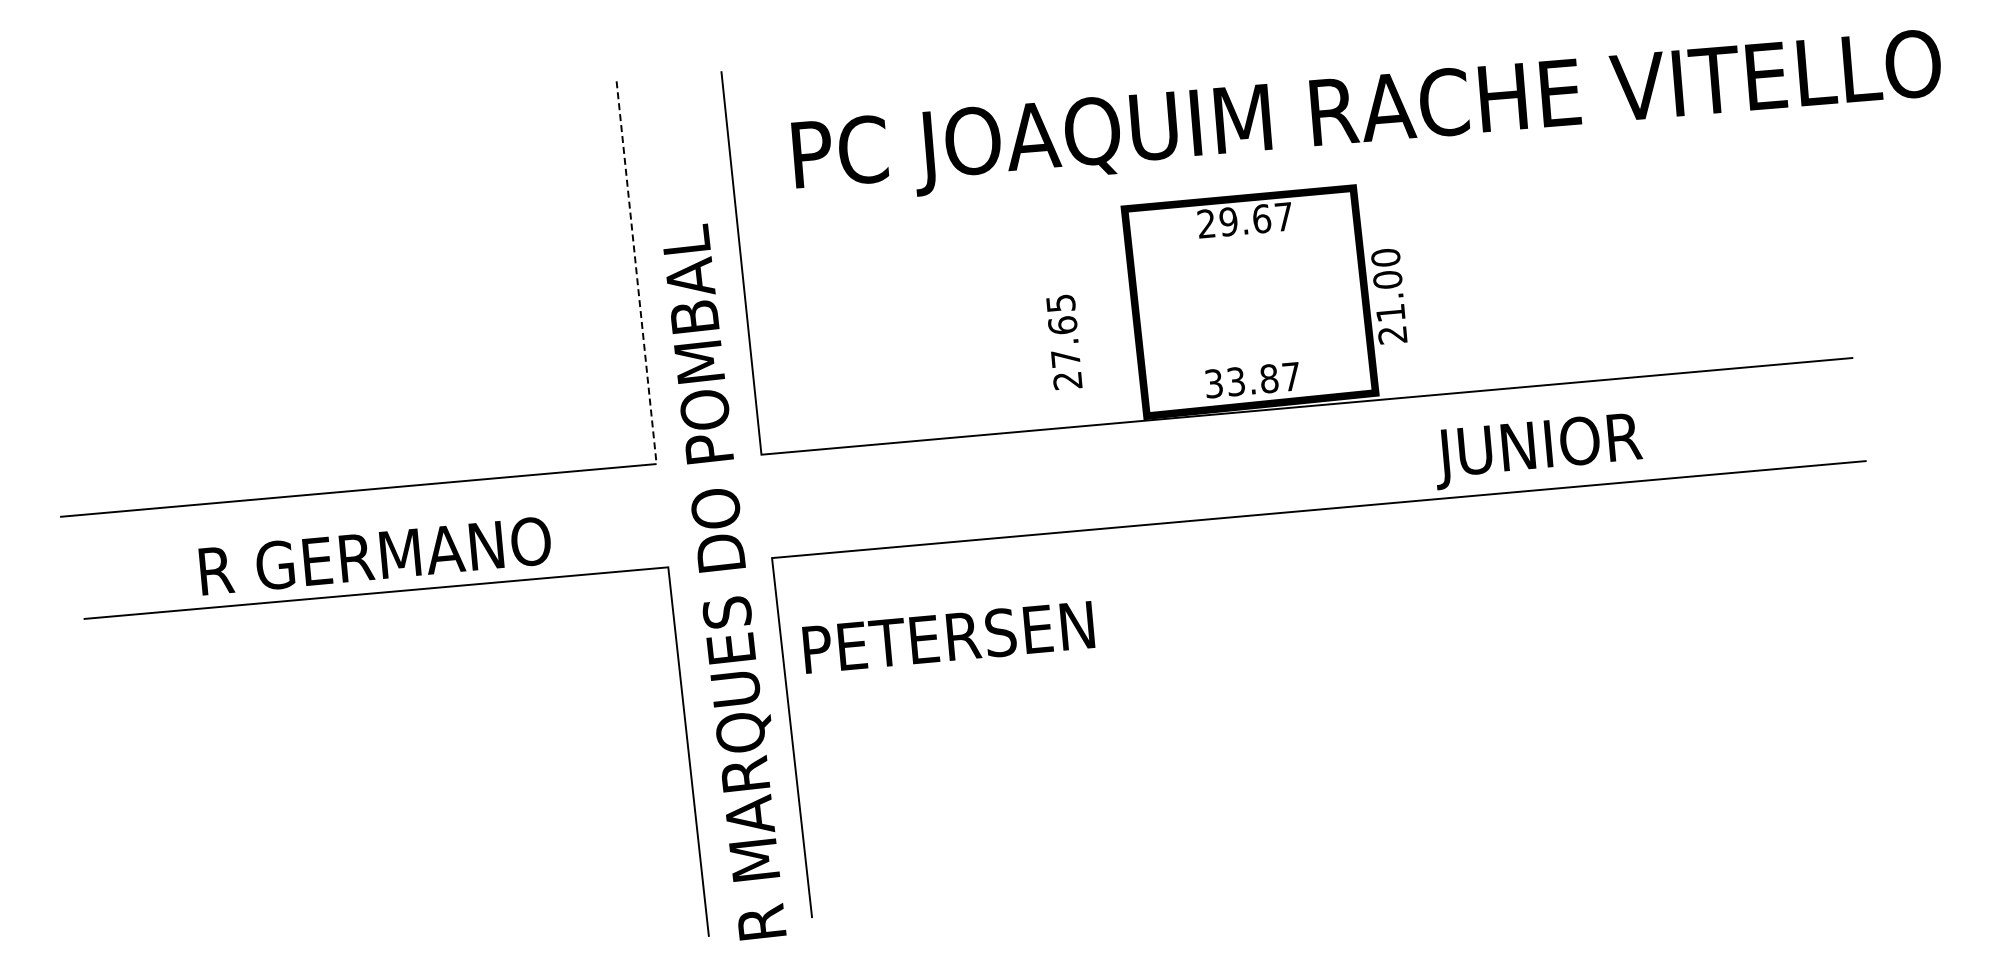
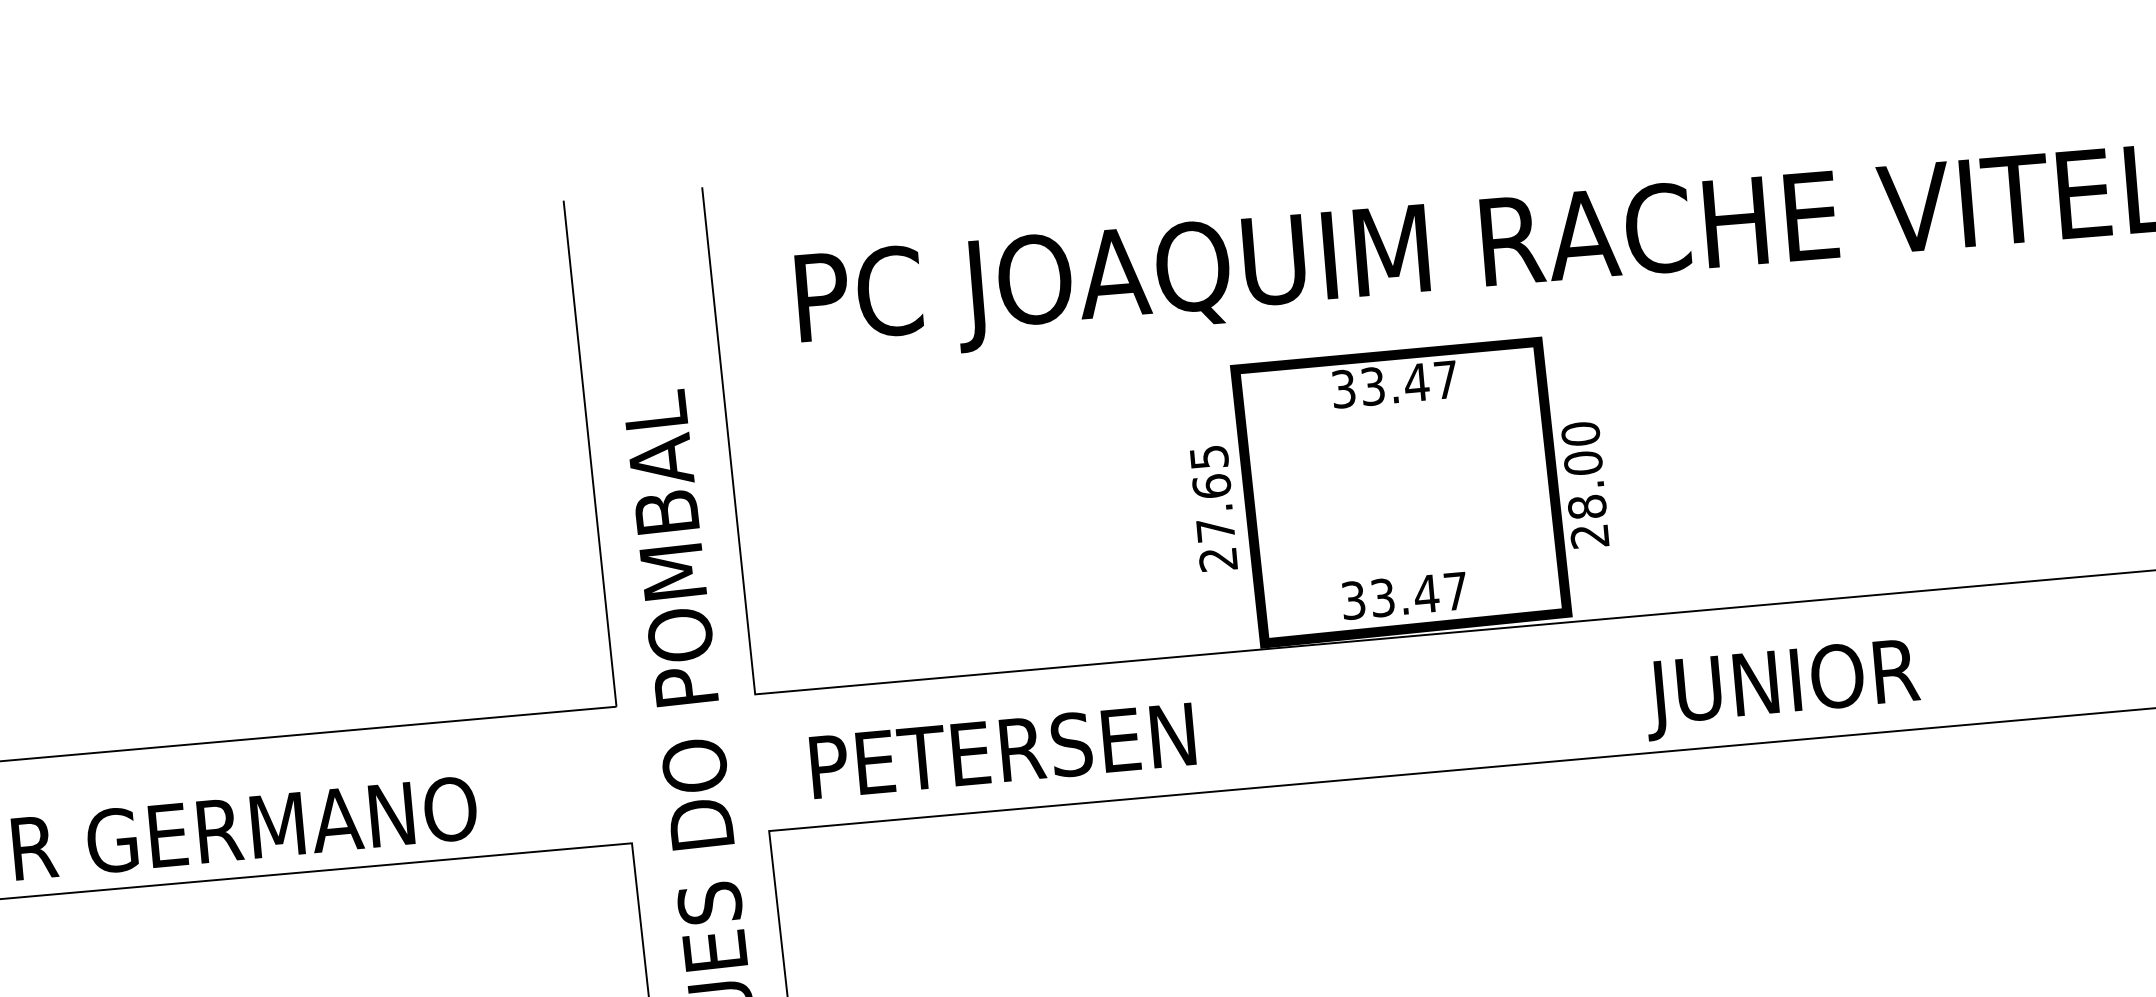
text: (1234, 221) -> (1380, 386), 29.67 -> 33.47
line: (636, 273) -> (589, 454), dashed -> solid
text: (1390, 312) -> (1586, 506), 21.00 -> 28.00
text: (1064, 342) -> (1214, 508), moved
text: (1269, 378) -> (1426, 593), 33.87 -> 33.47
text: (948, 637) -> (1002, 750), moved

